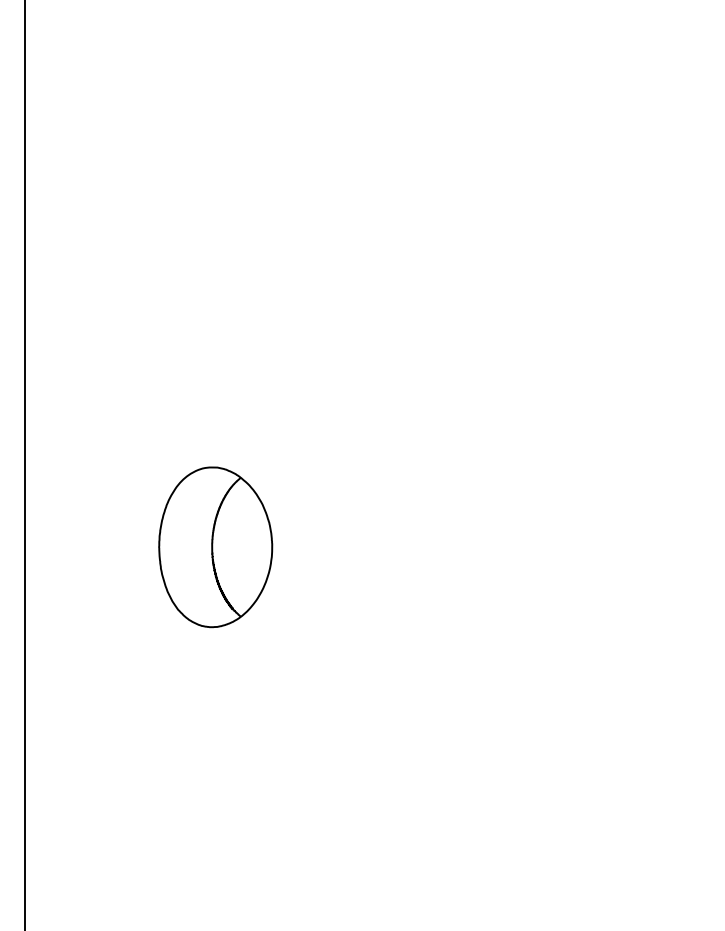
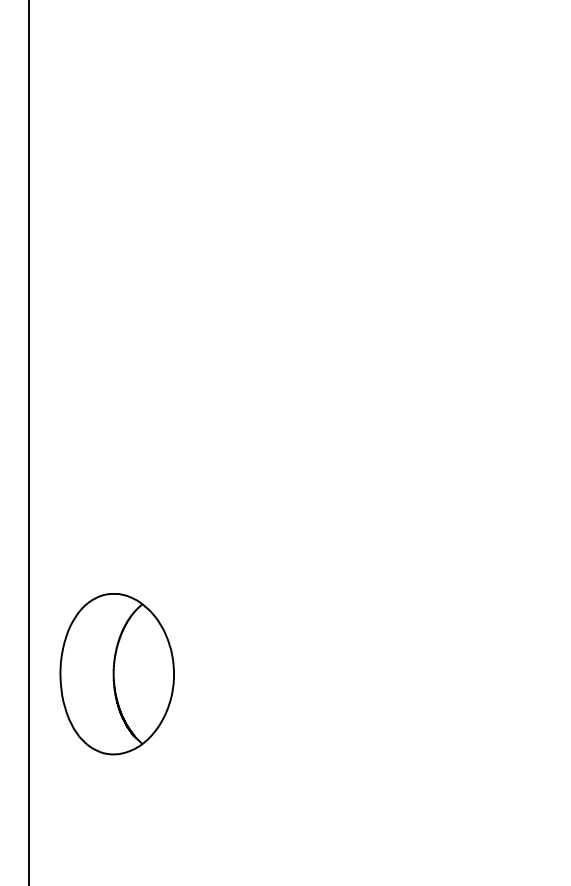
part: (215, 547) -> (117, 674), moved

